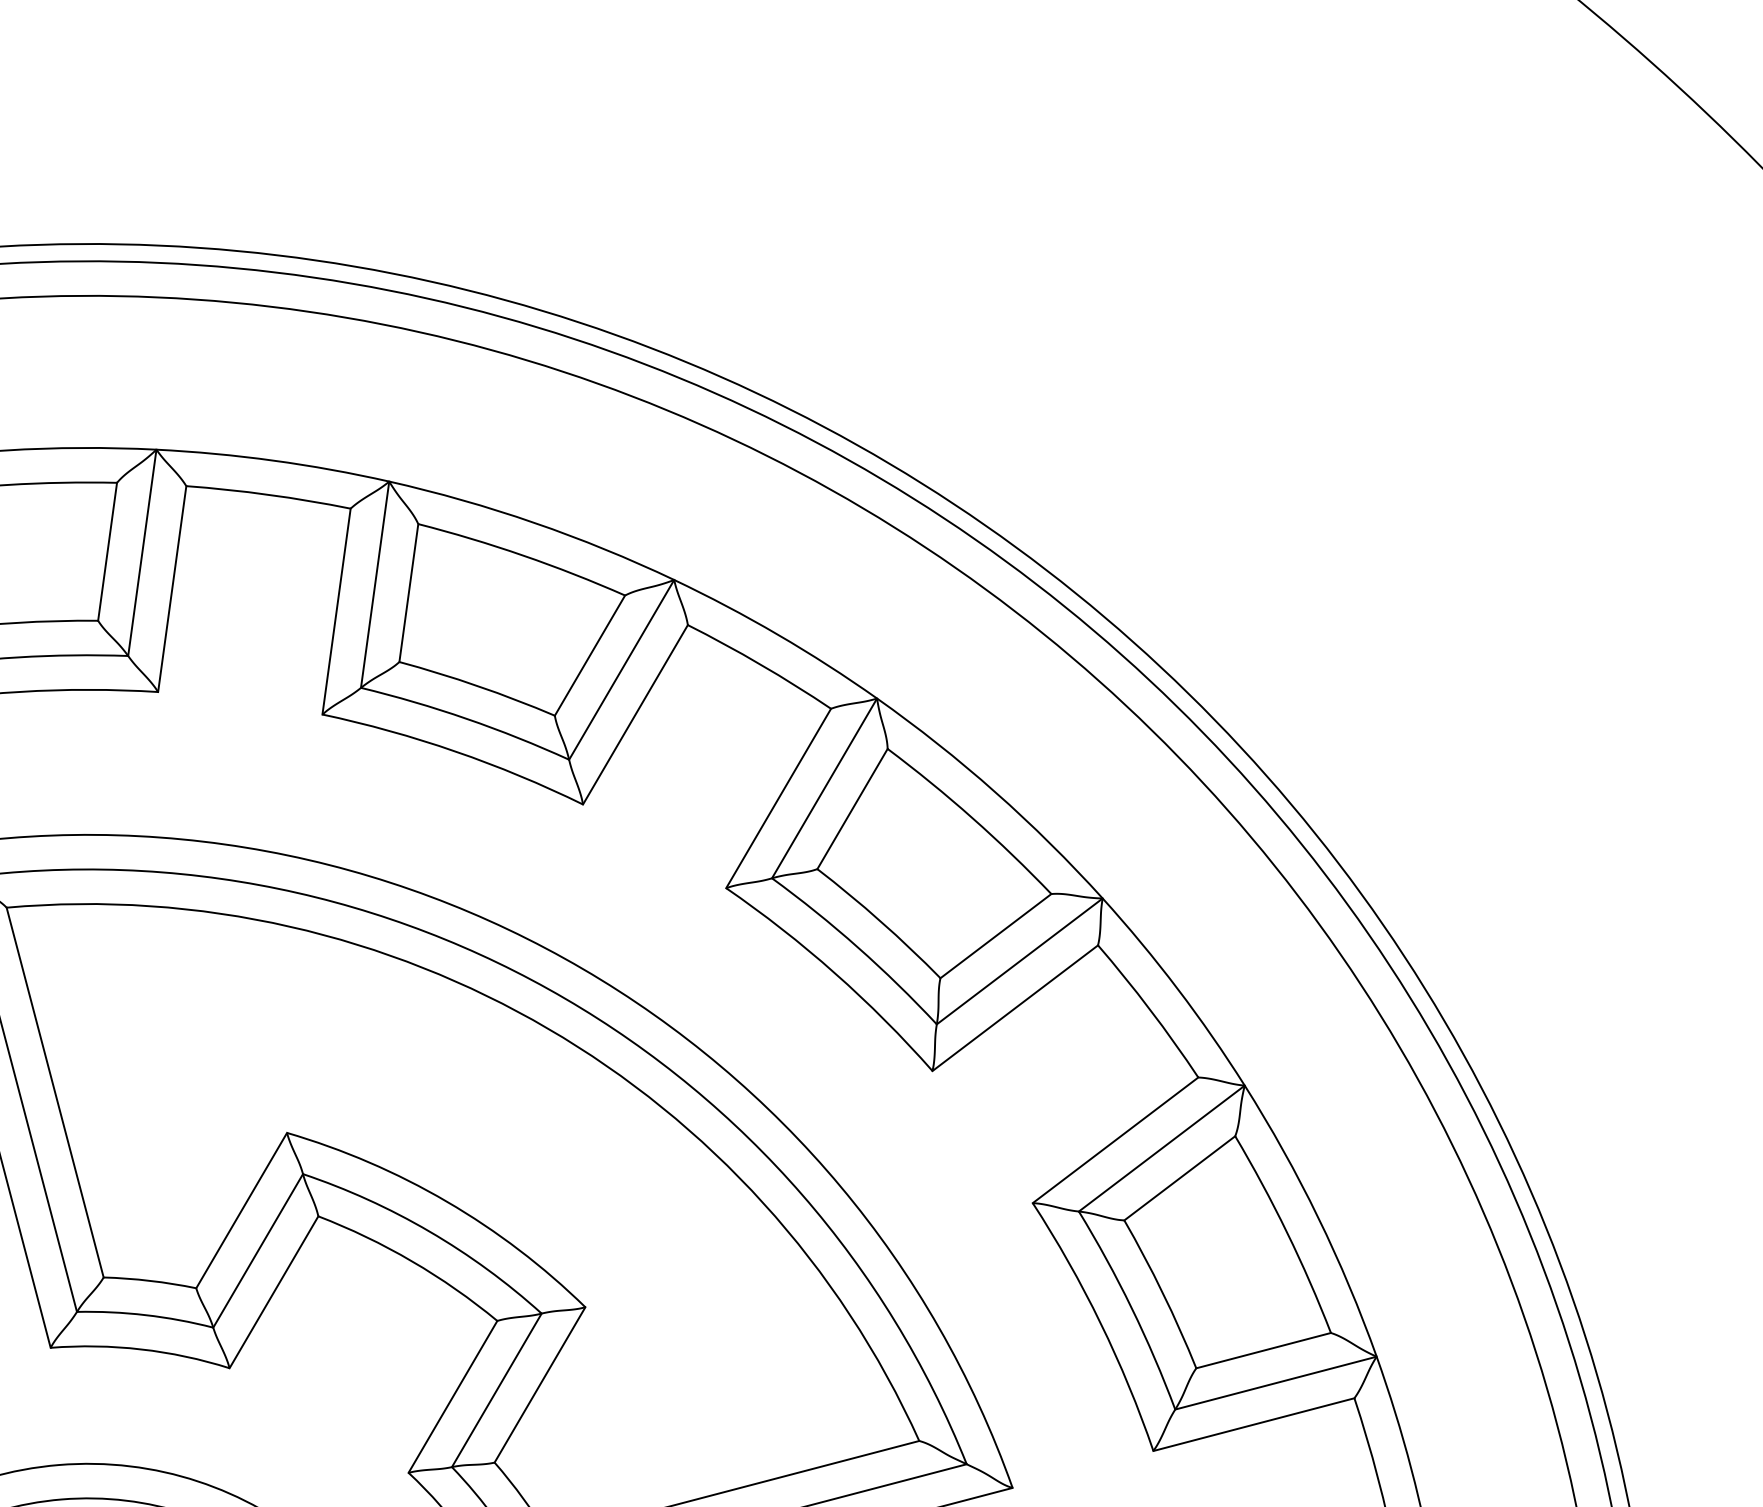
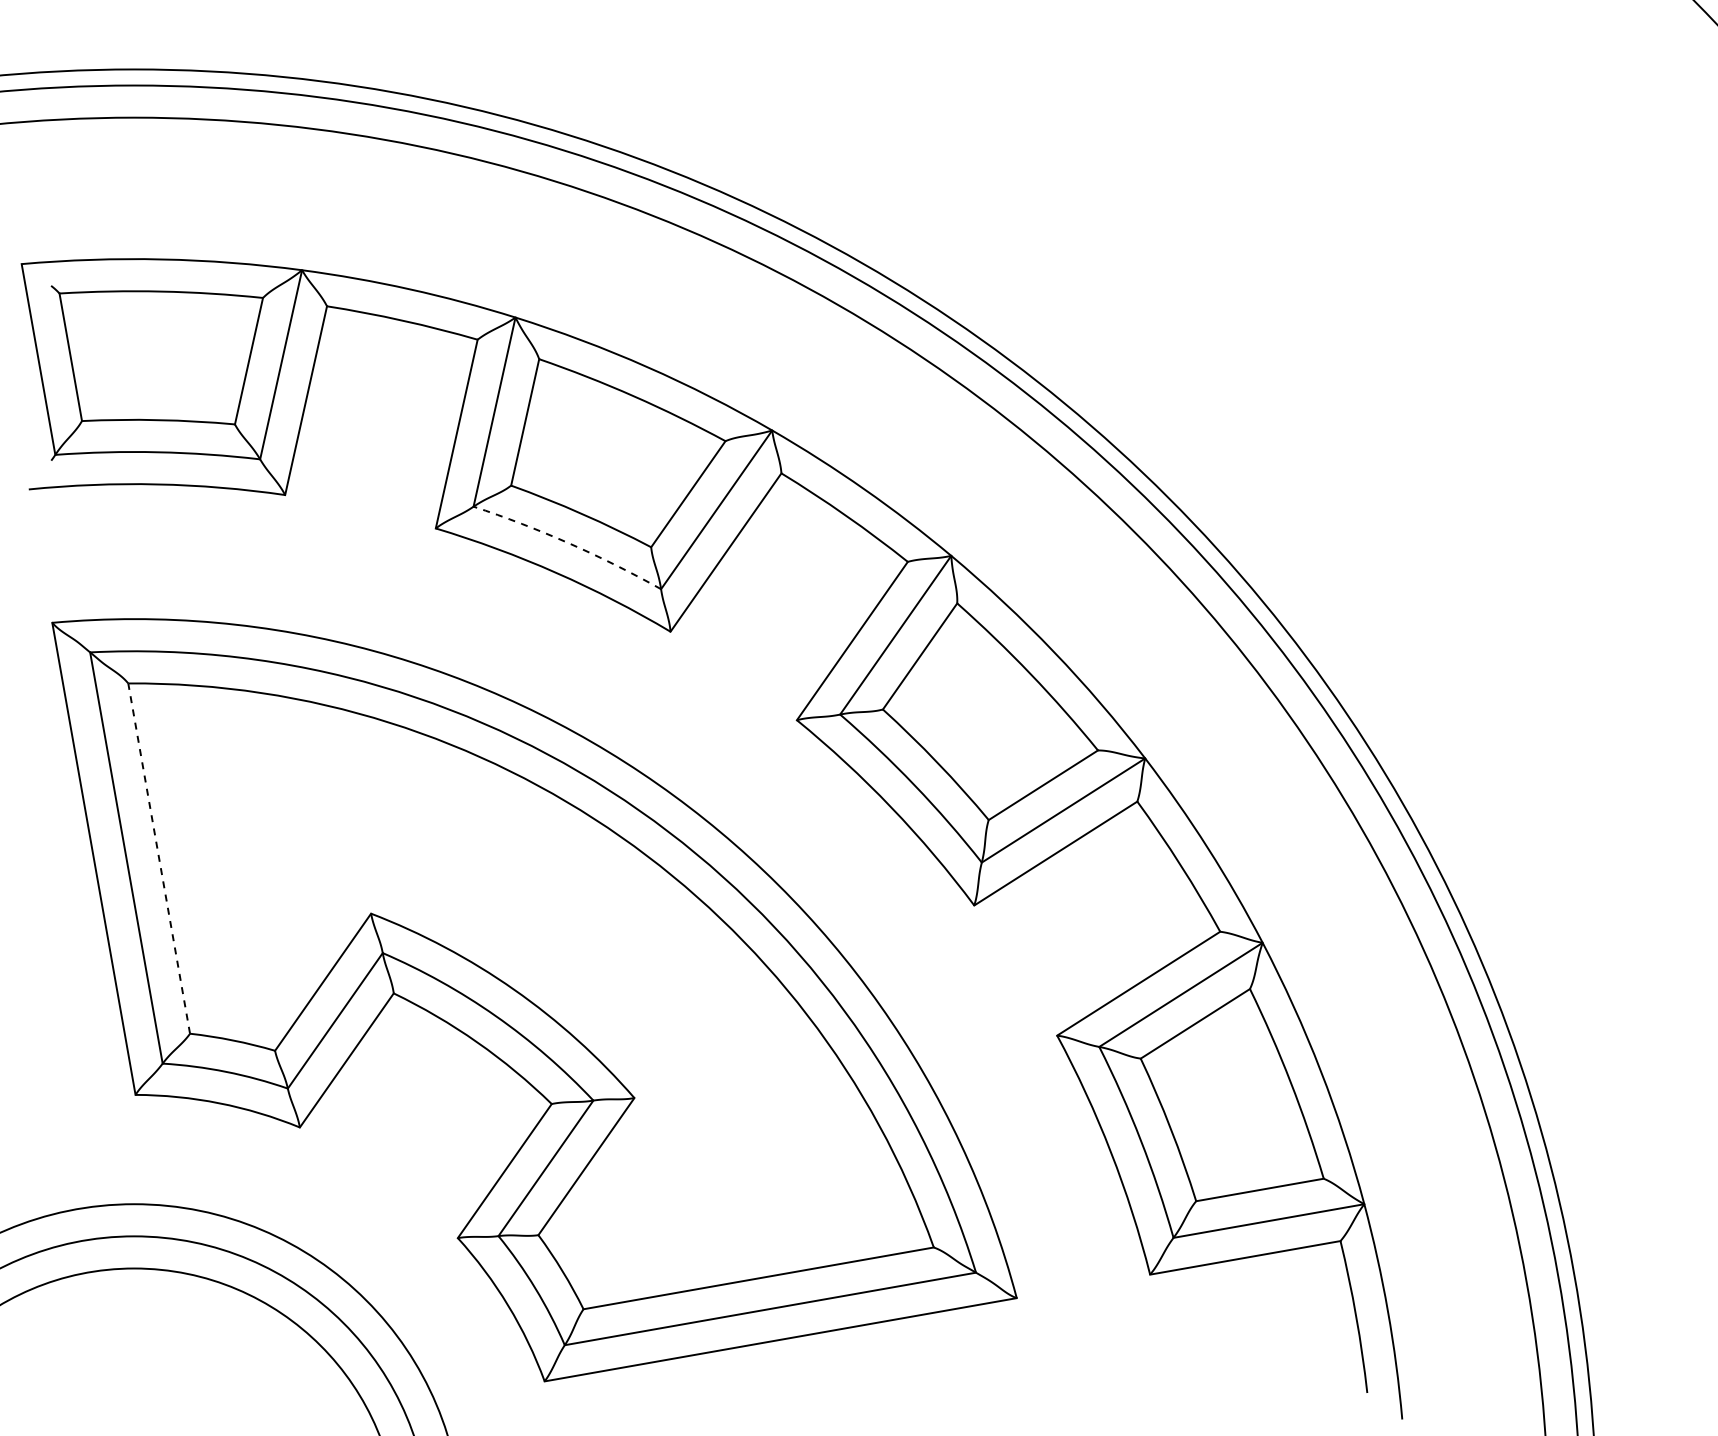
arc: (466, 718) -> (569, 543), solid -> dashed
line: (55, 1092) -> (159, 858), solid -> dashed

